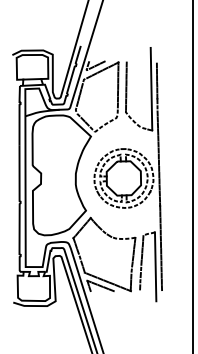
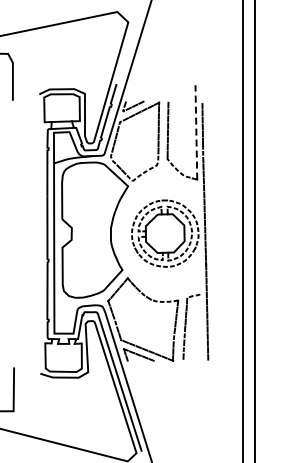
line: (151, 88) -> (196, 132), solid -> dashed
line: (155, 266) -> (200, 333), removed

